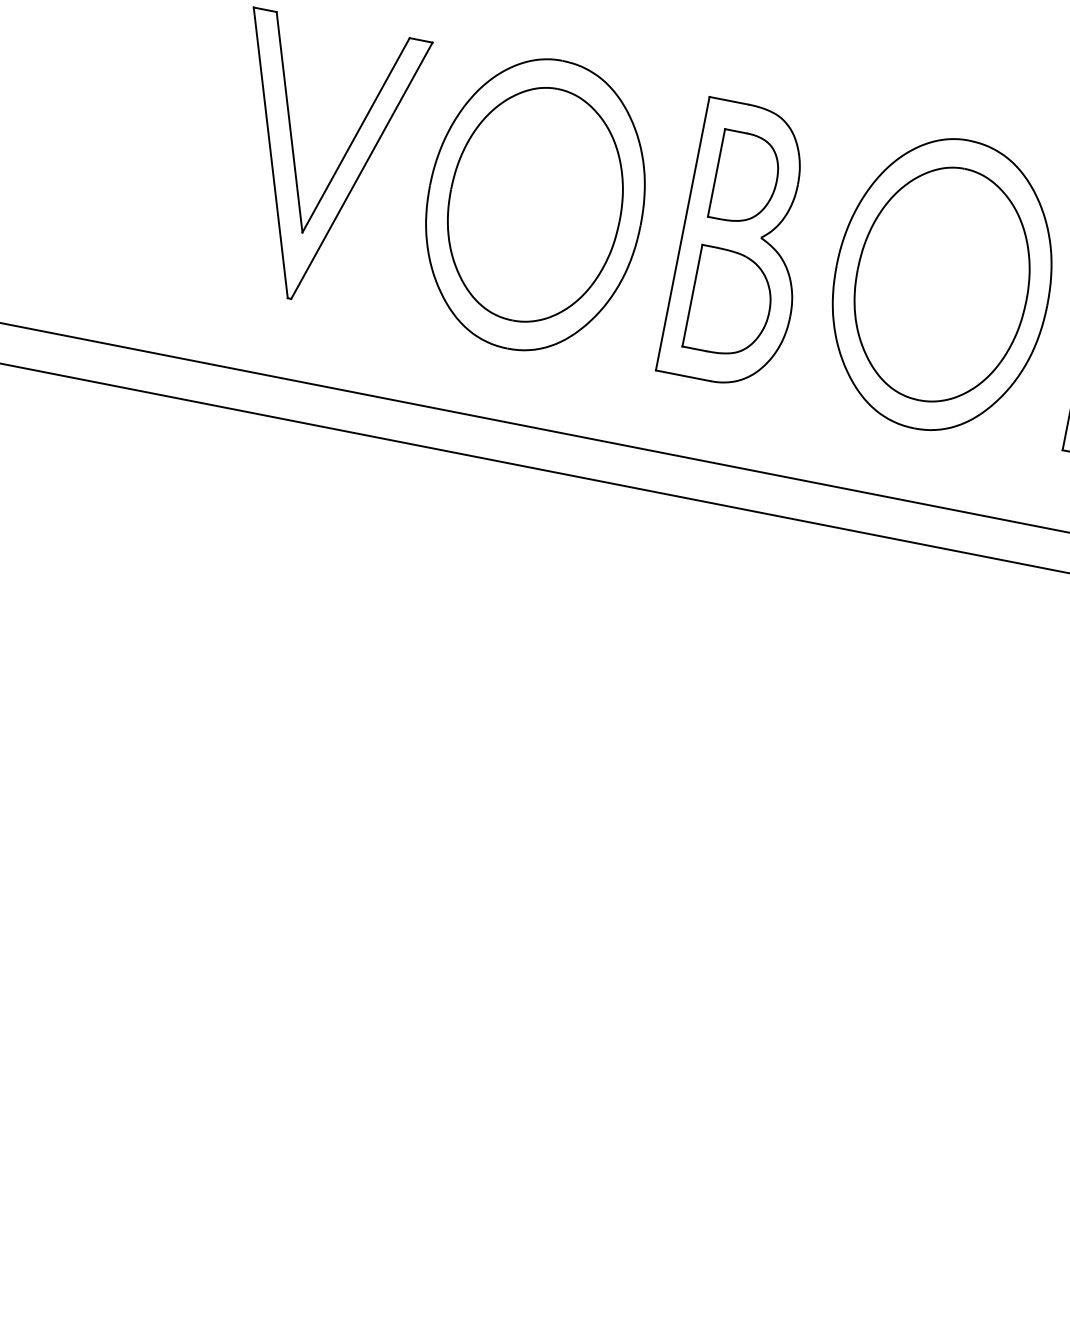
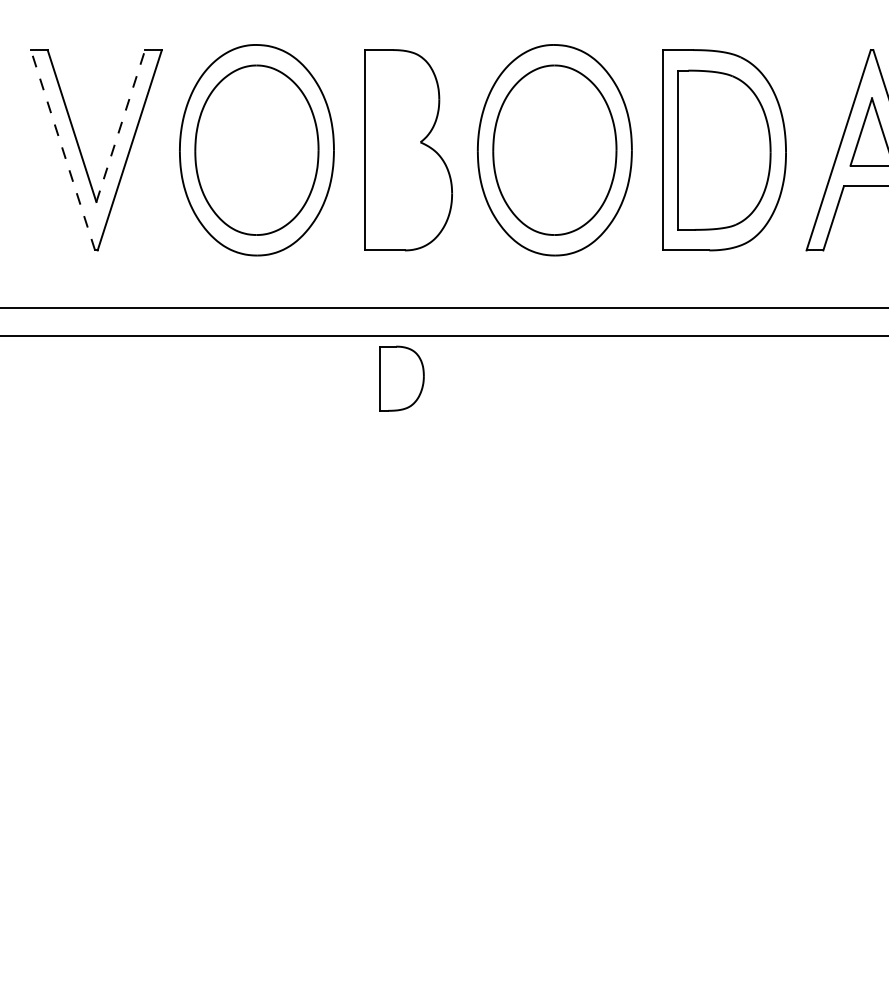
line: (355, 135) -> (120, 126), solid -> dashed
line: (270, 151) -> (62, 149), solid -> dashed
part: (745, 178) -> (401, 378), moved
part: (731, 303) -> (408, 192), removed

